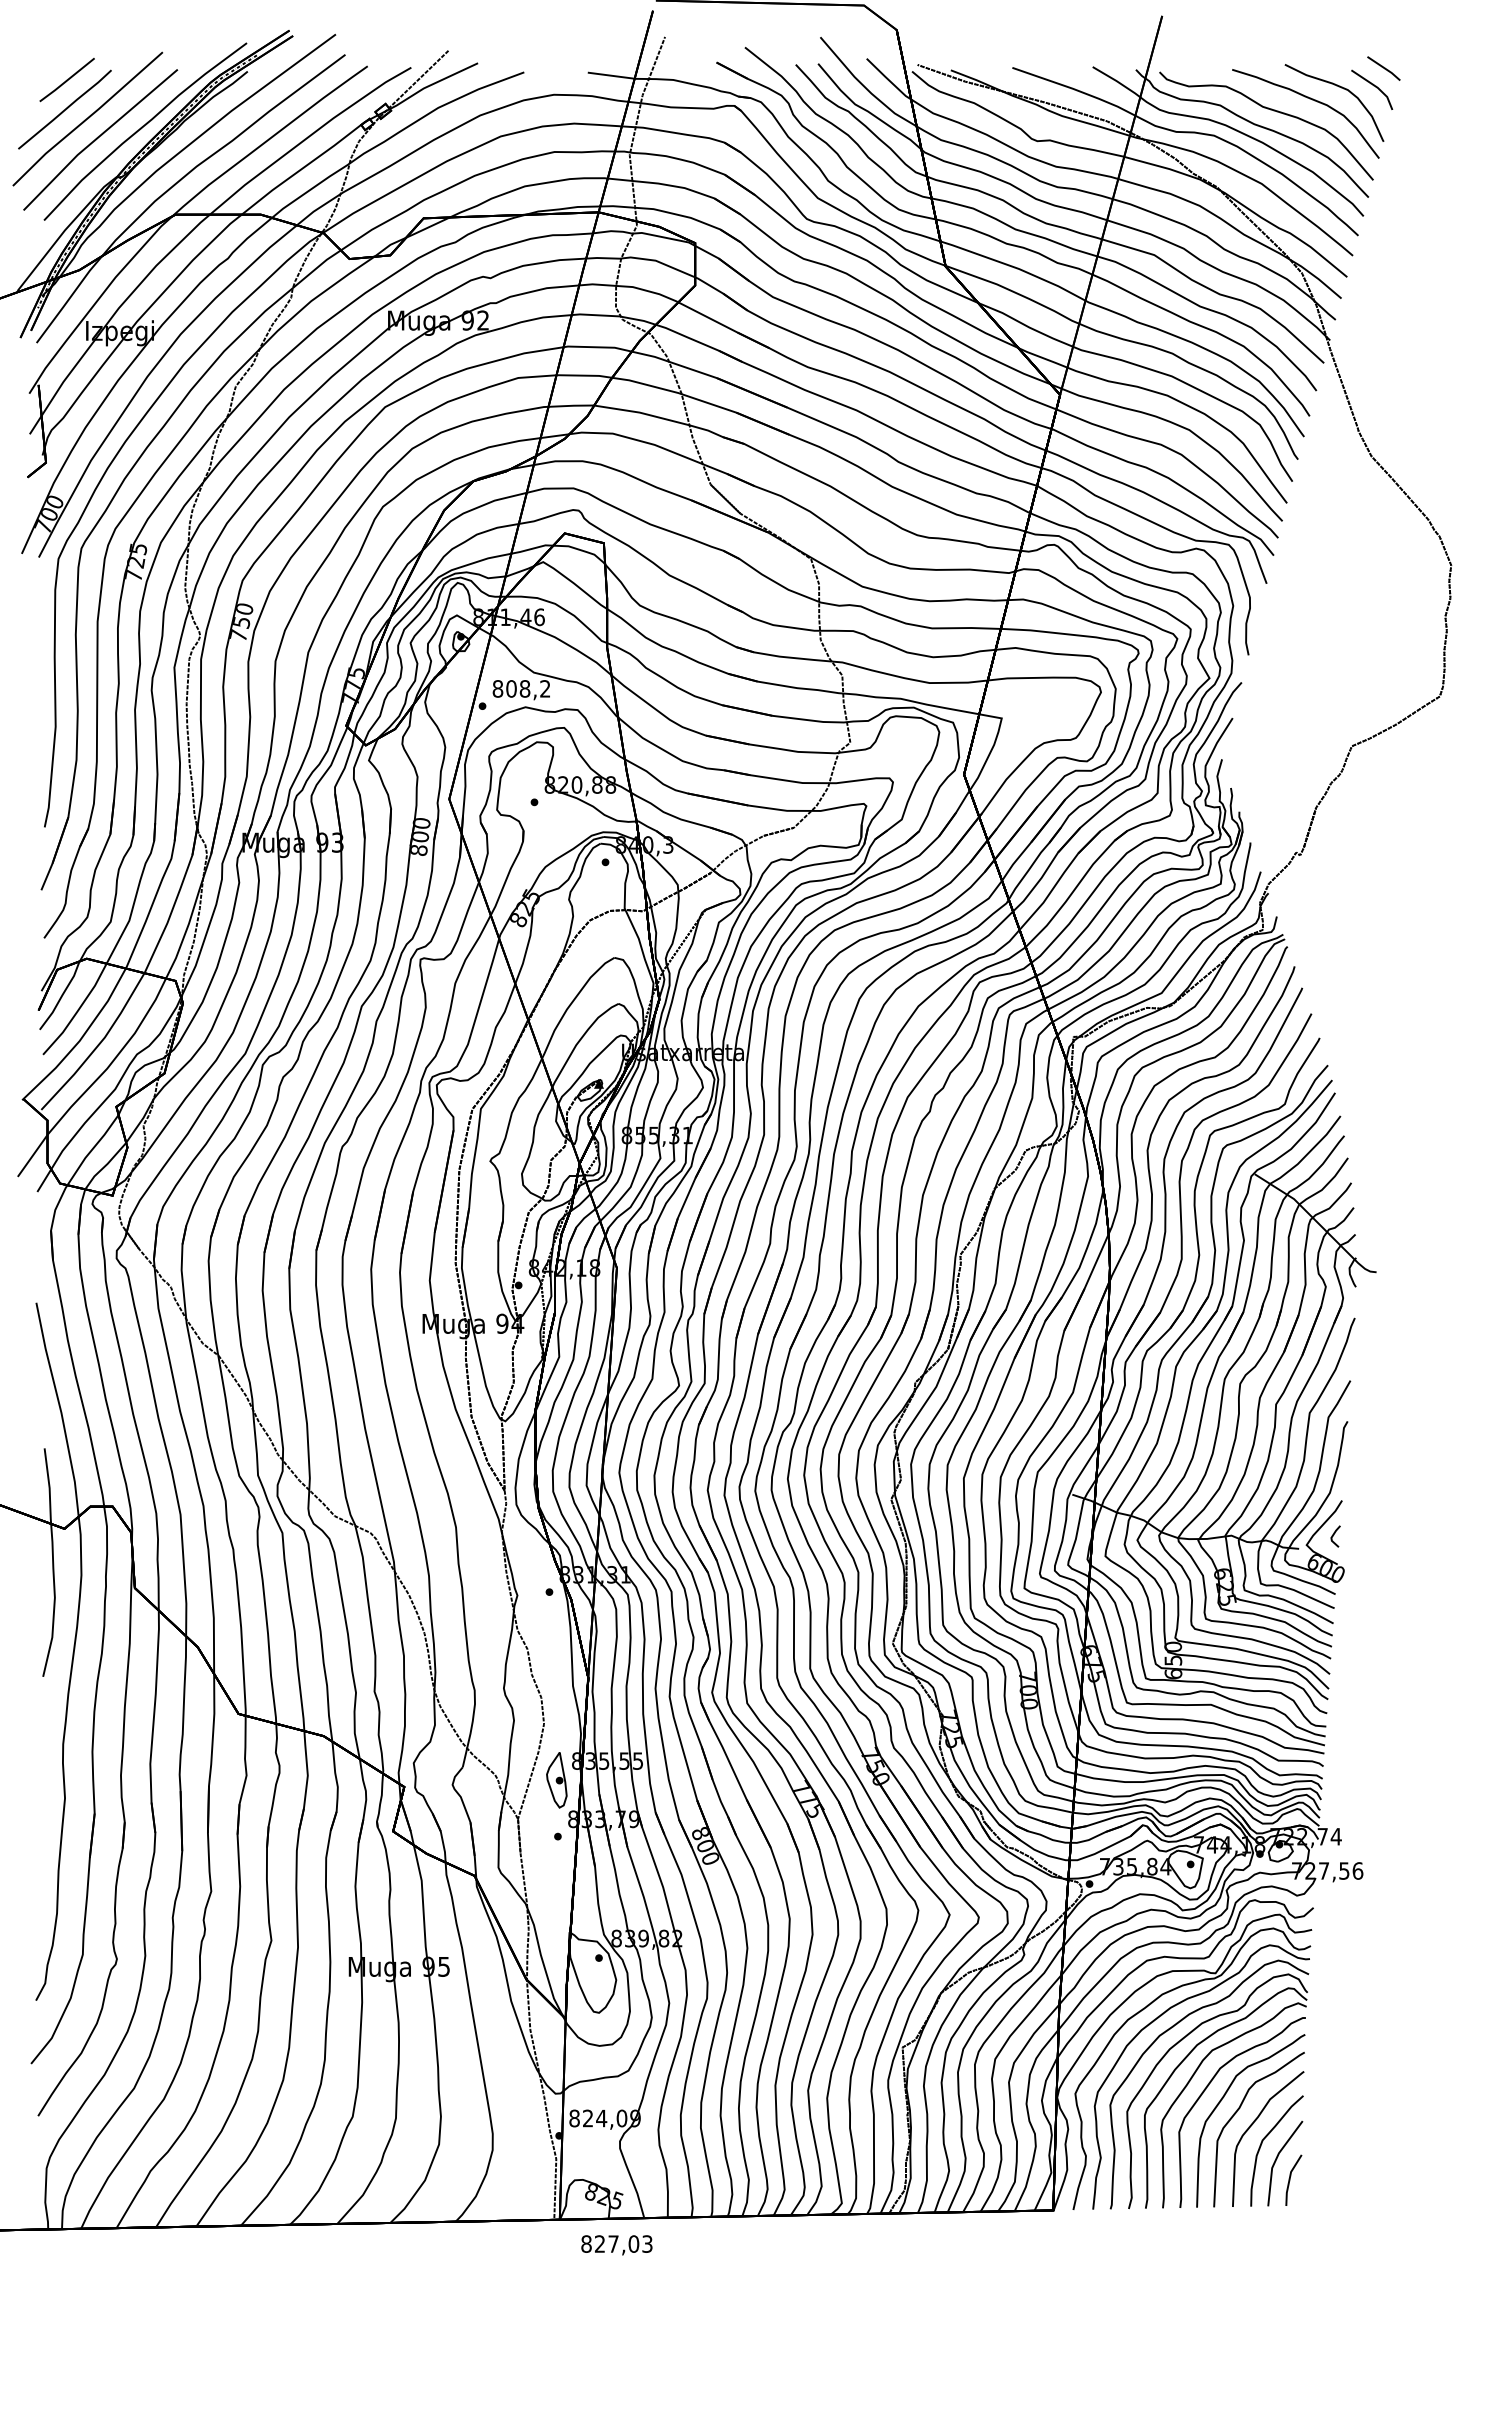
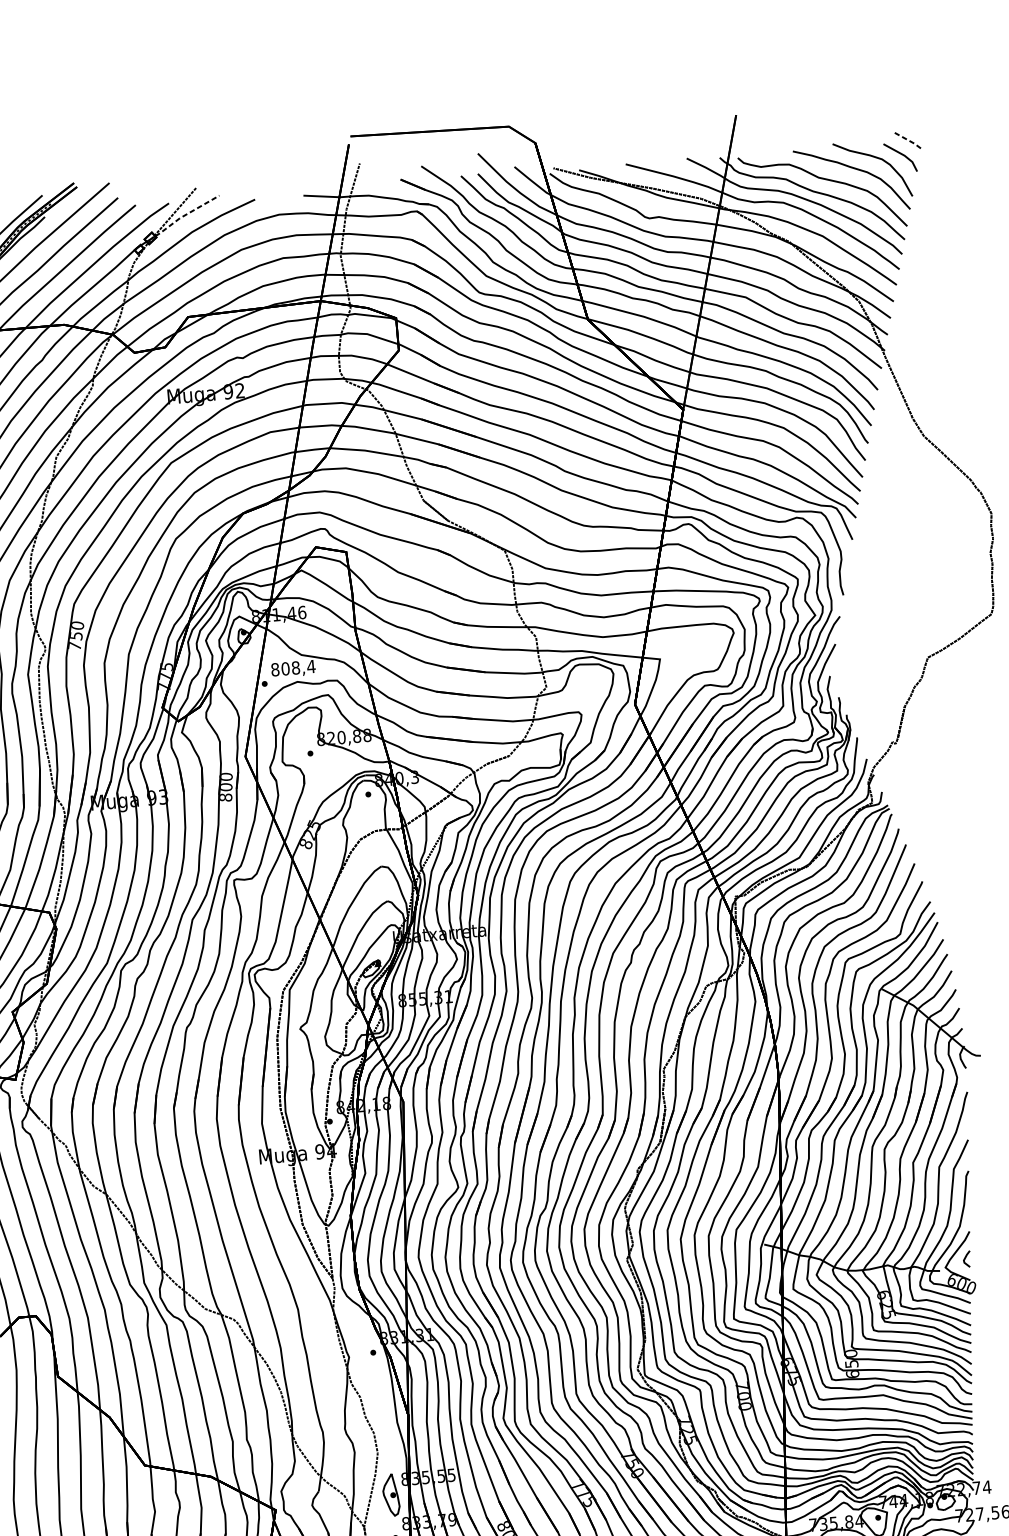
line: (1385, 68) -> (909, 140), solid -> dashed
line: (431, 84) -> (185, 214), solid -> dashed
text: (544, 688) -> (310, 666), 808,2 -> 808,4

